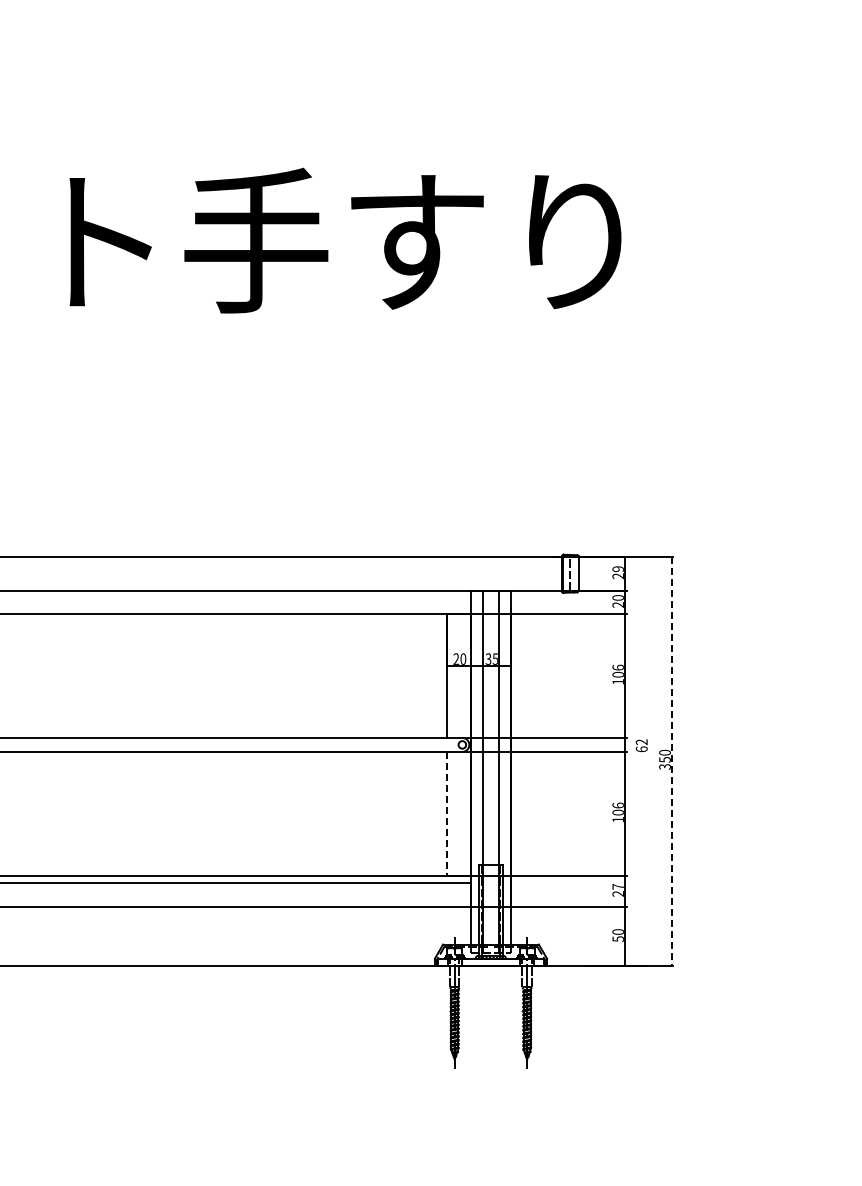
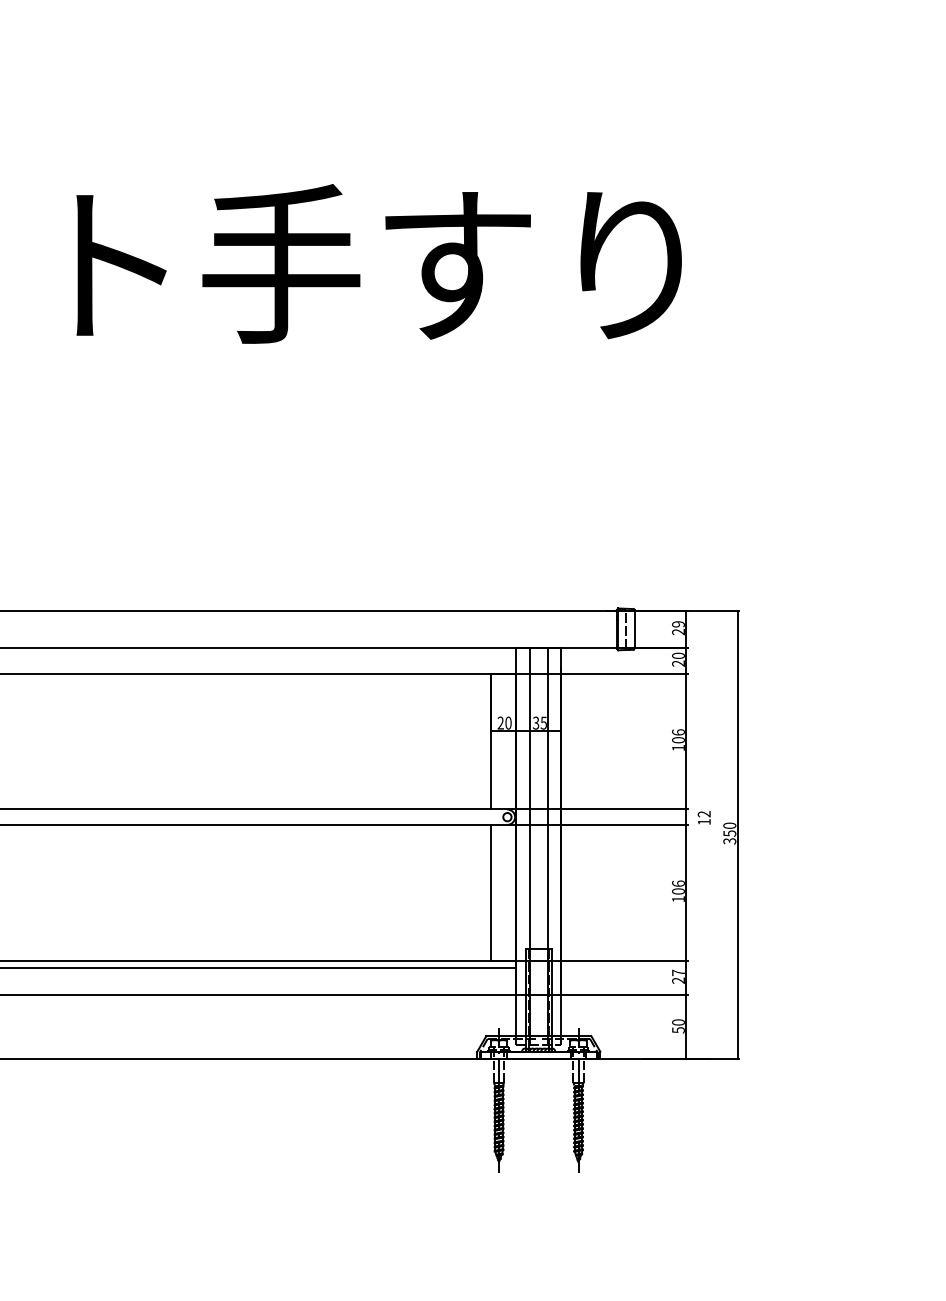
text: (641, 749) -> (703, 822), 62 -> 12
line: (672, 761) -> (737, 835), dashed -> solid
line: (447, 813) -> (491, 892), dashed -> solid

